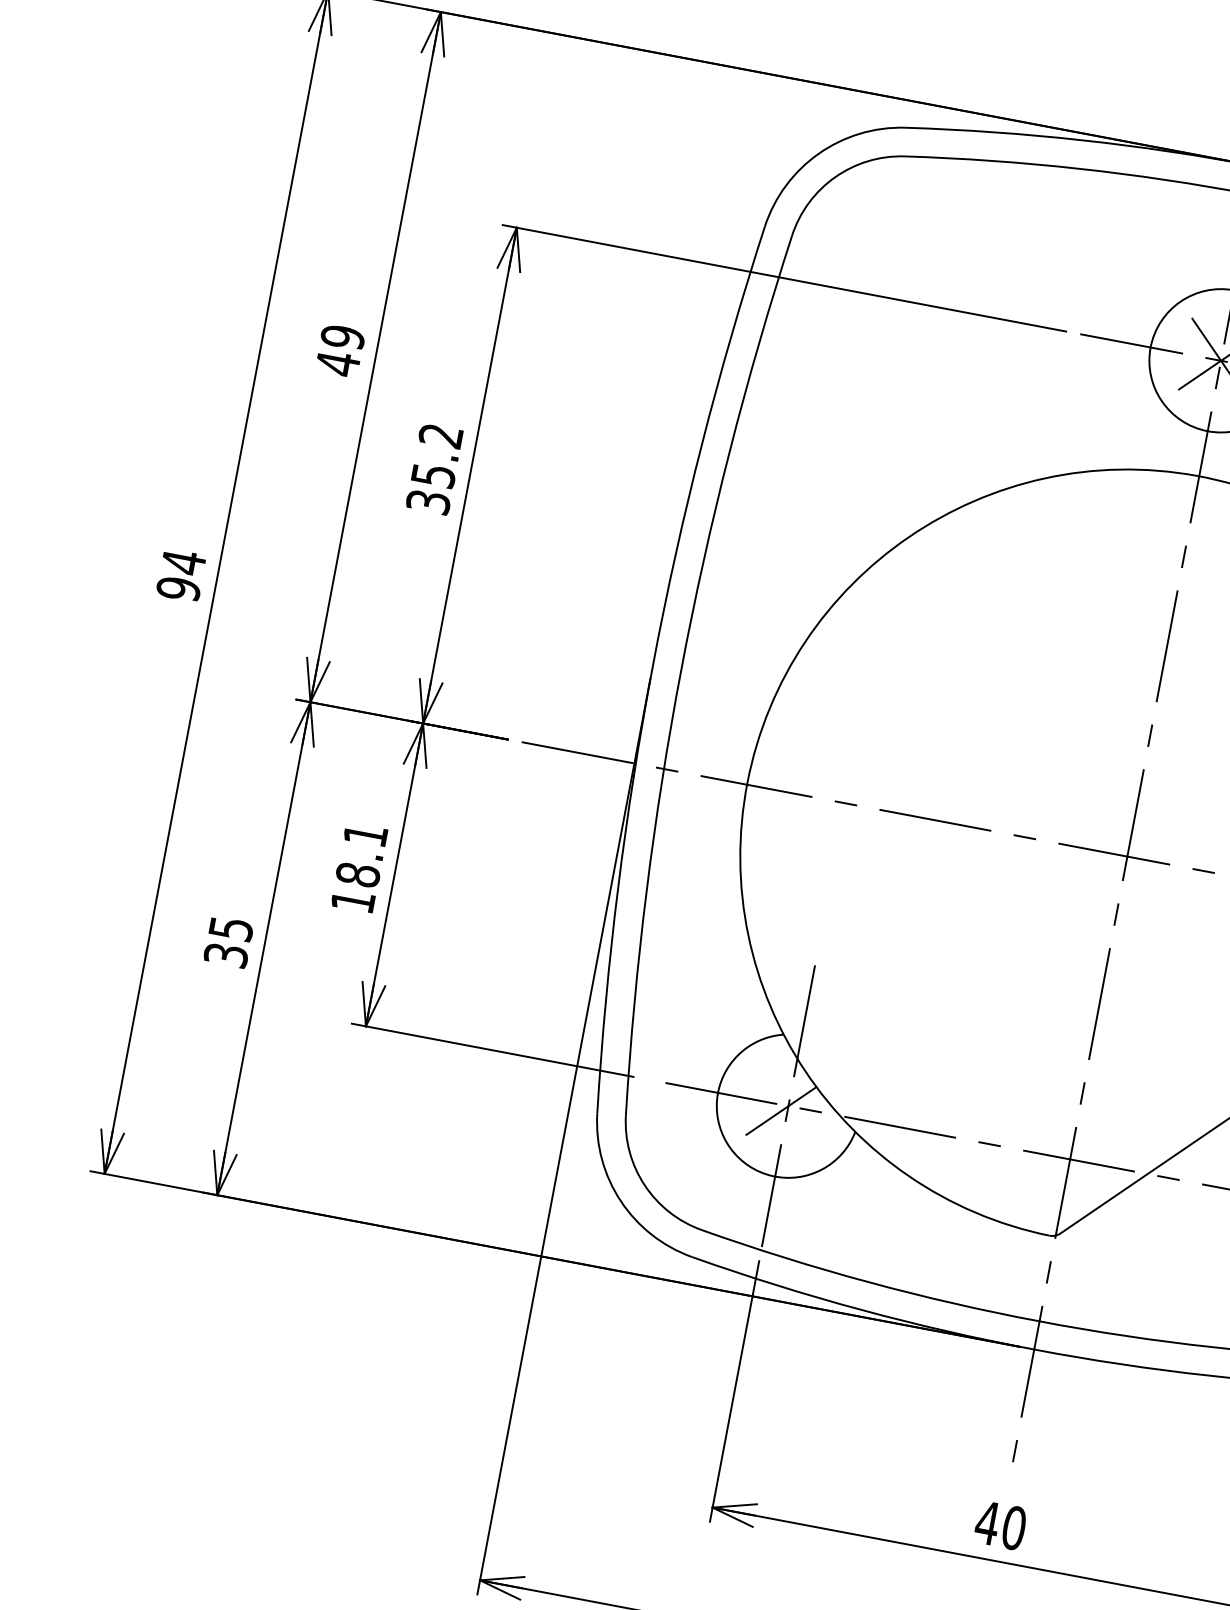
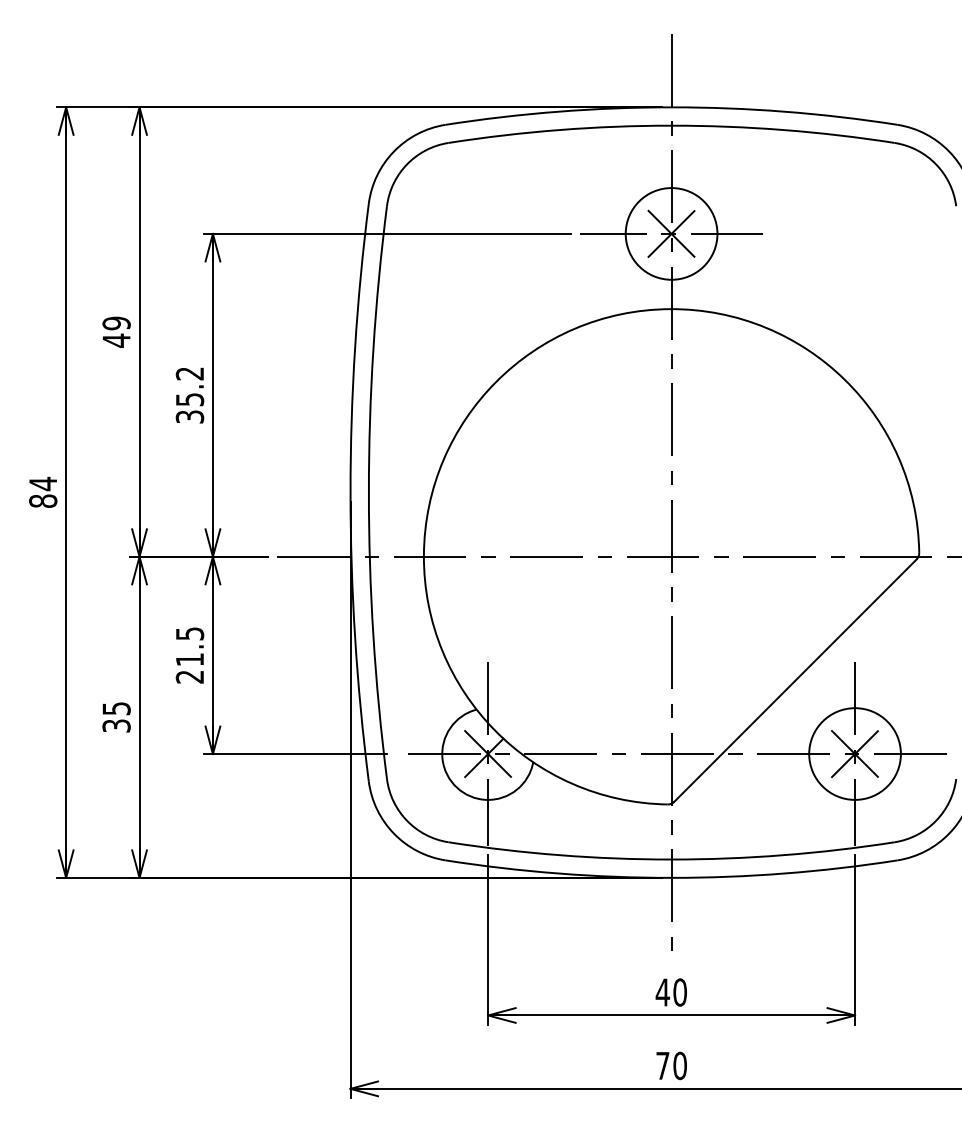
text: (179, 589) -> (43, 501), 94 -> 84
text: (358, 868) -> (189, 655), 18.1 -> 21.5
line: (787, 1105) -> (487, 753), added

